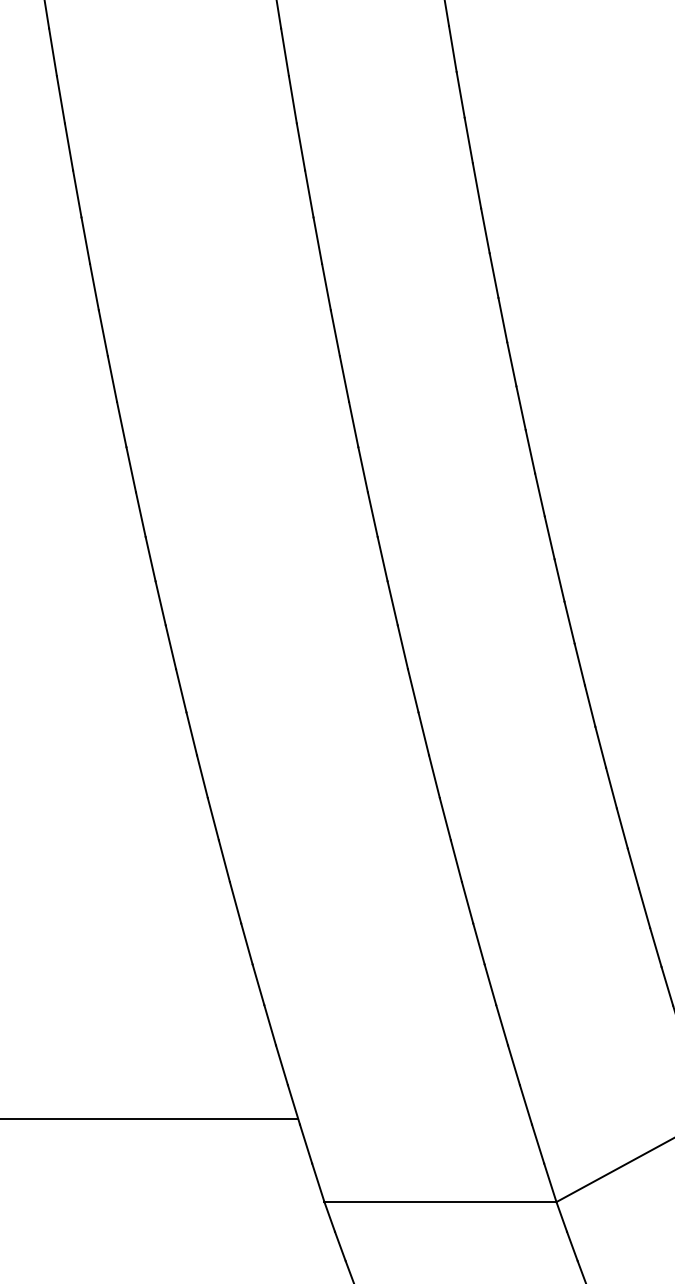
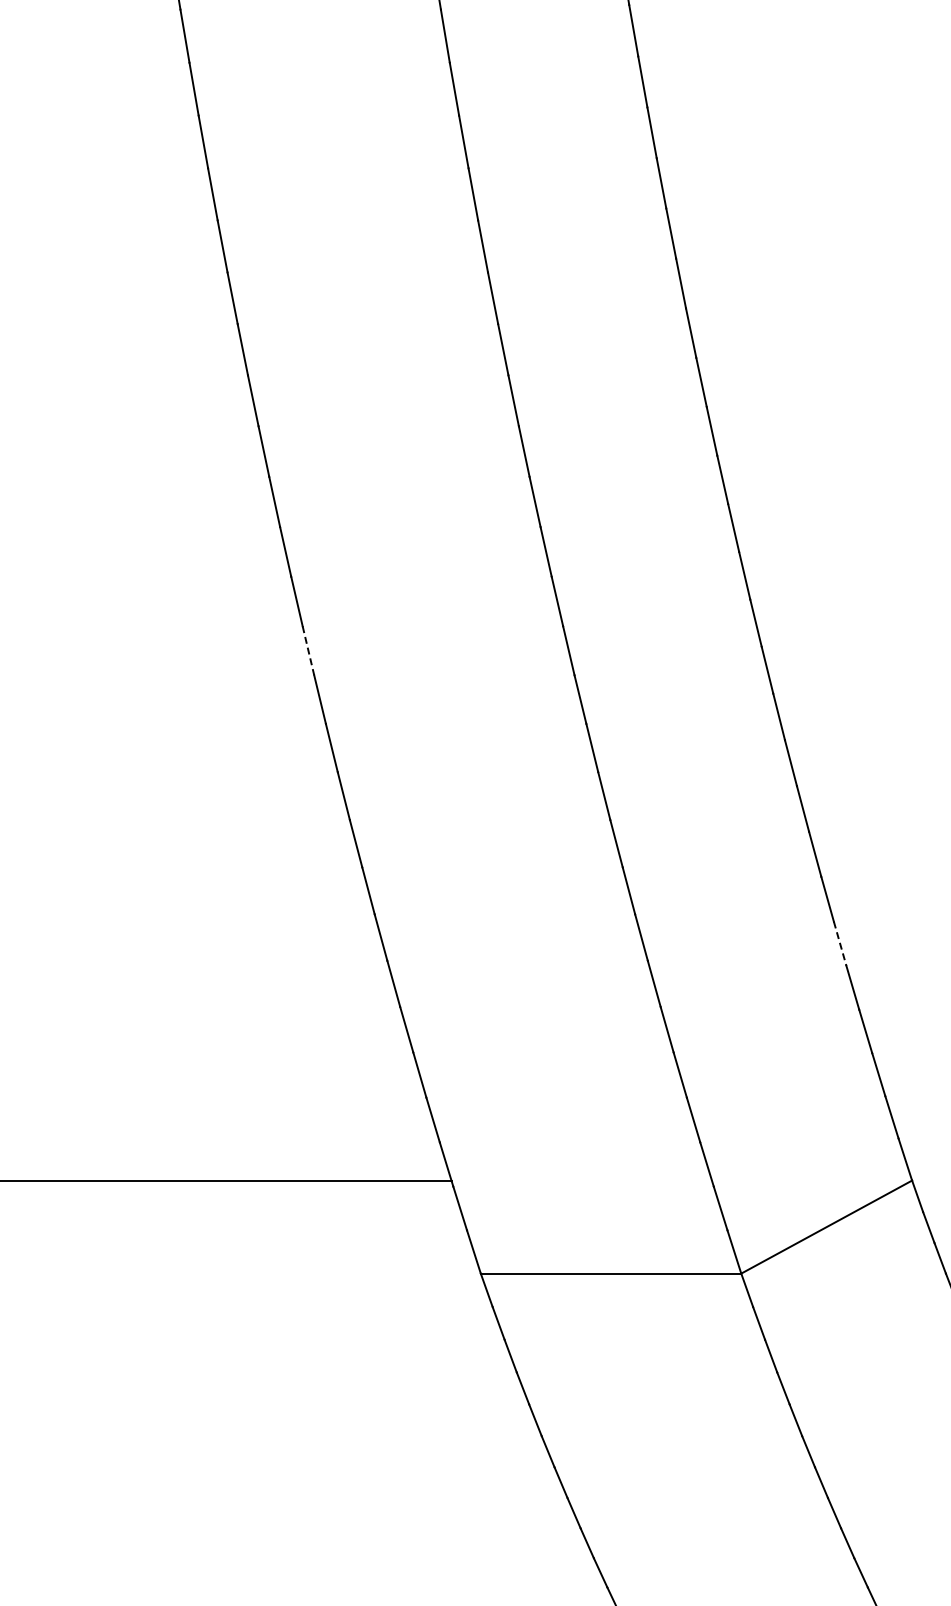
line: (170, 647) -> (308, 651), solid -> dashed
line: (644, 908) -> (840, 943), solid -> dashed

